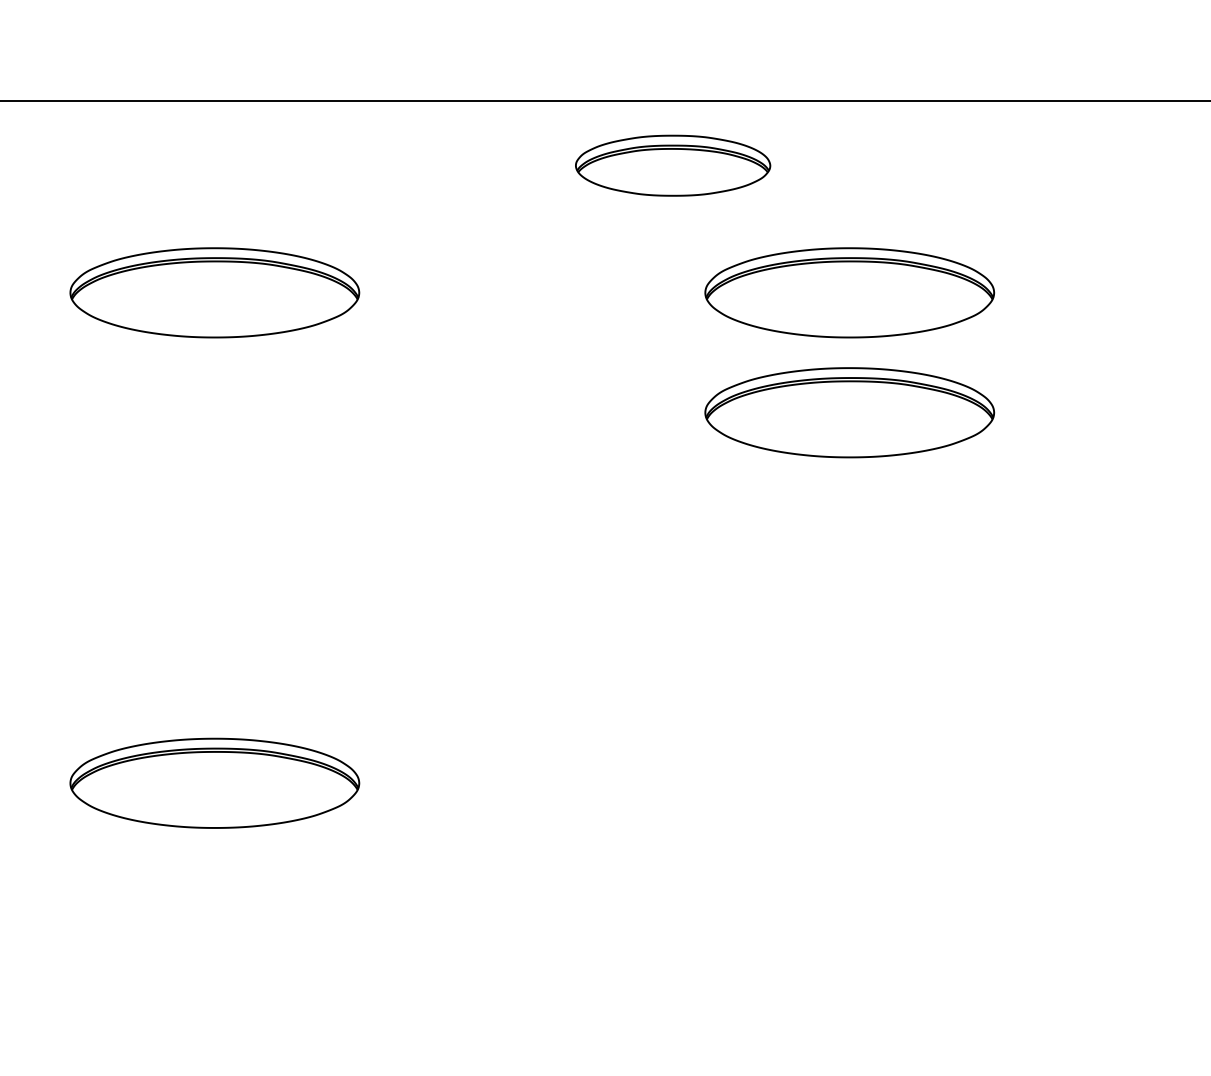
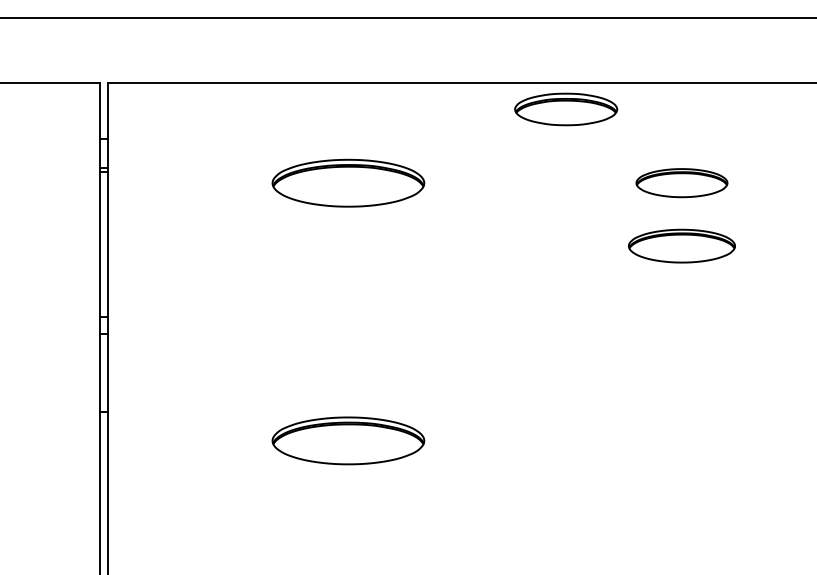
part: (673, 165) -> (566, 109), moved
part: (848, 291) -> (681, 182), size x0.6
part: (848, 411) -> (681, 245), size x0.7

